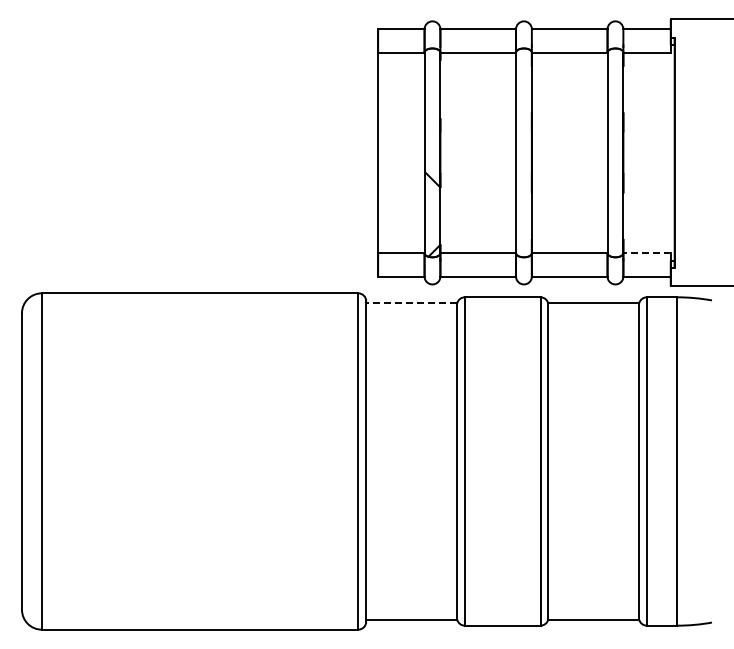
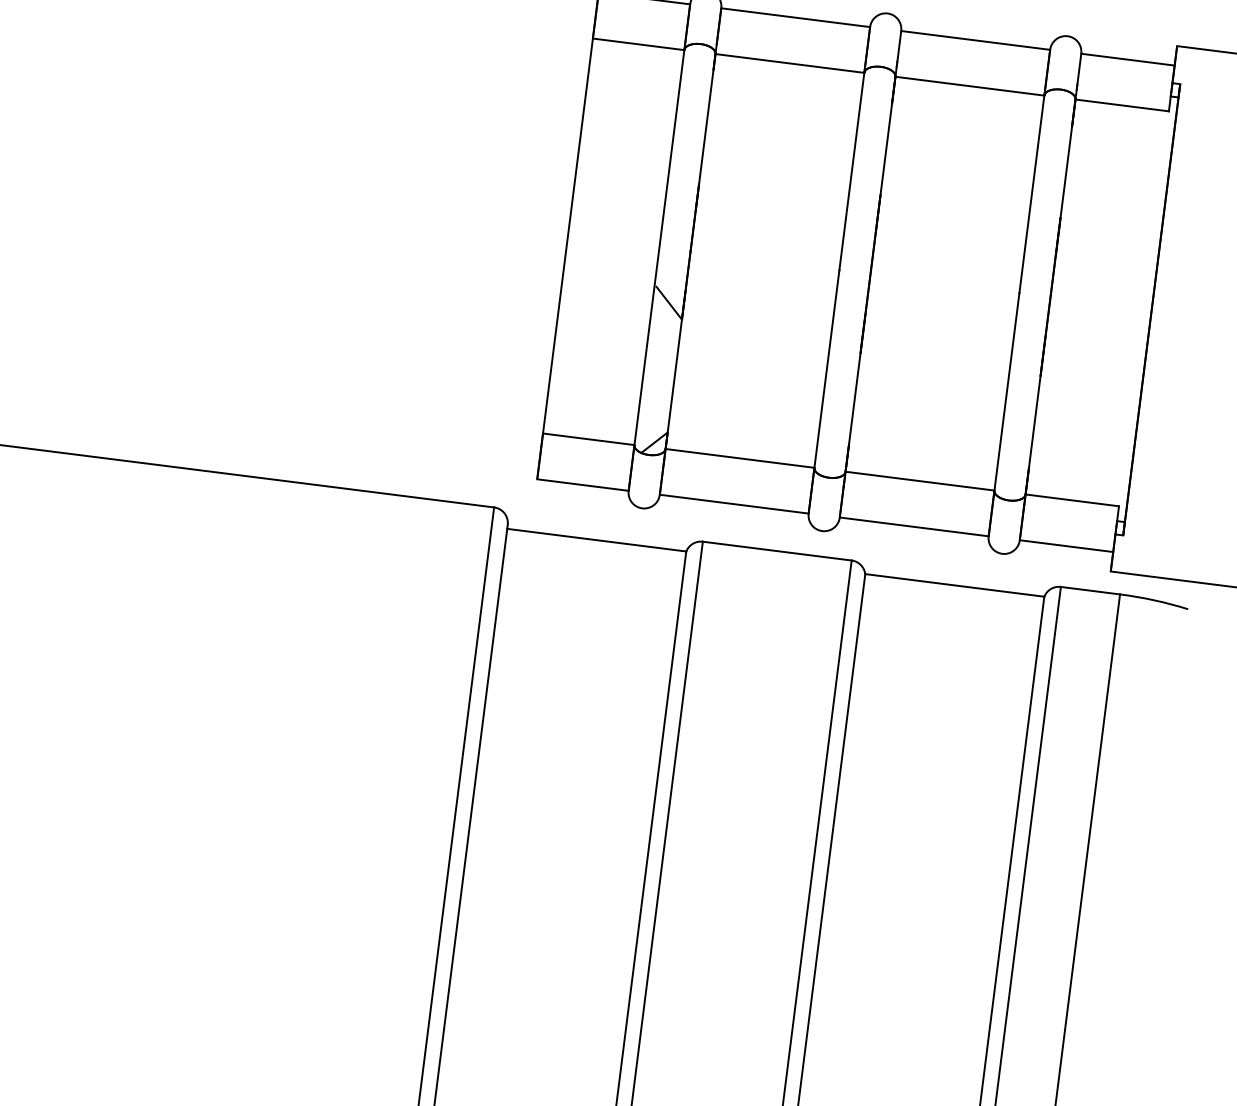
line: (647, 253) -> (1073, 500), dashed -> solid
line: (411, 303) -> (596, 540), dashed -> solid

